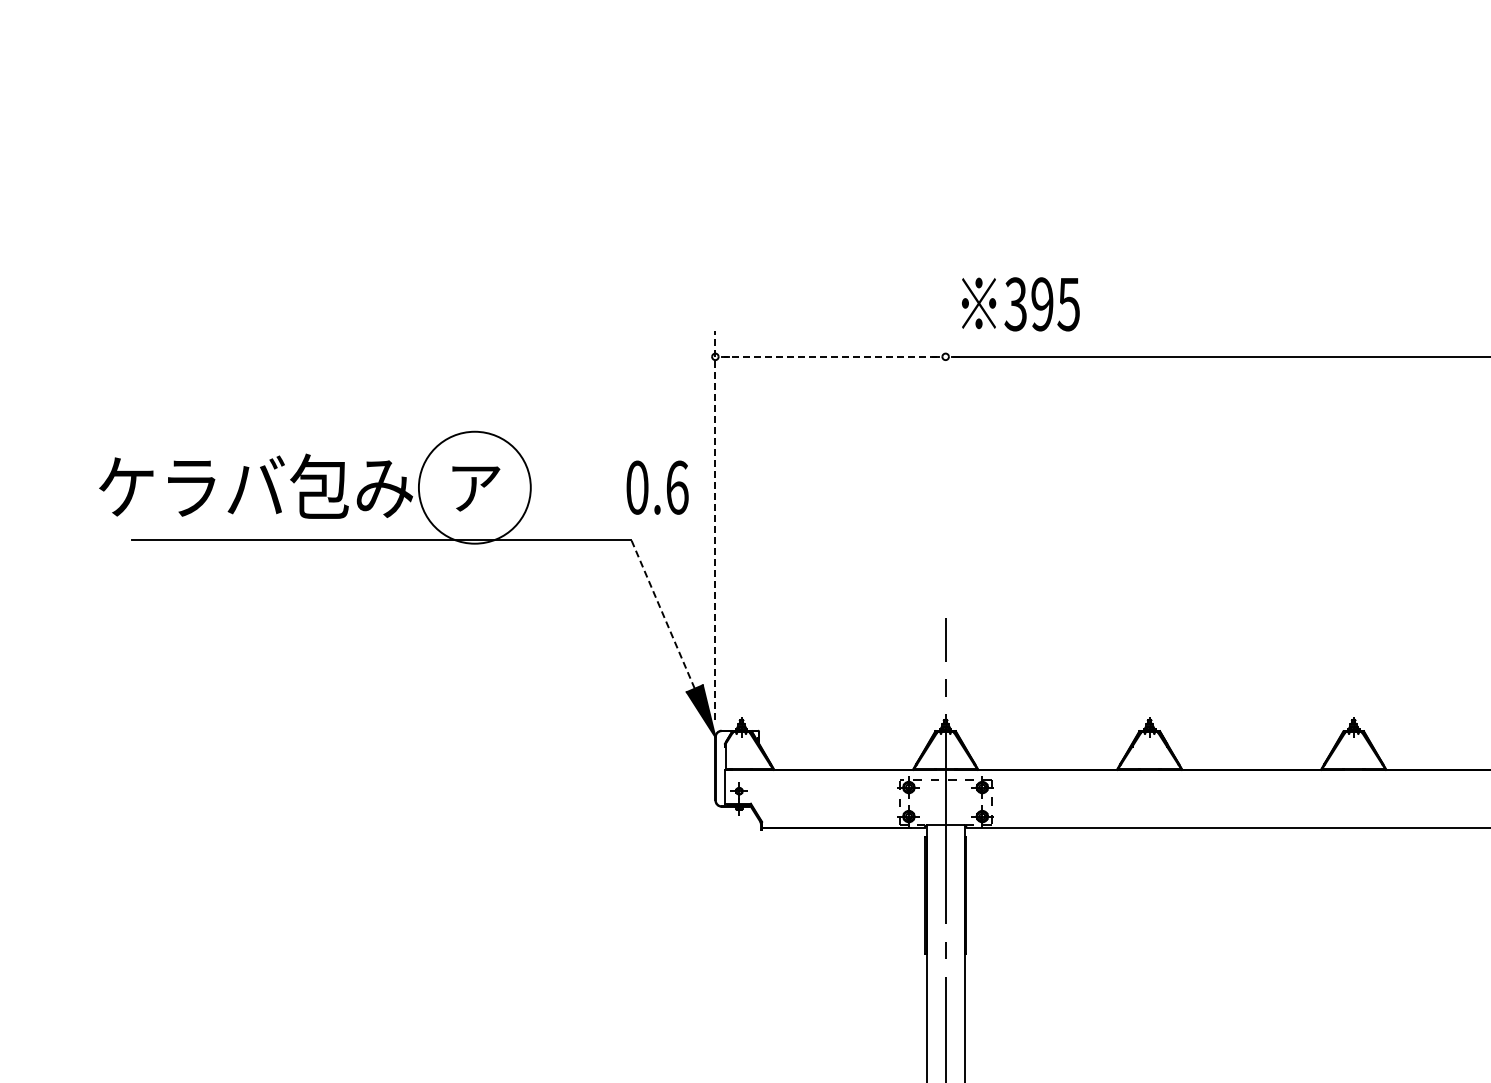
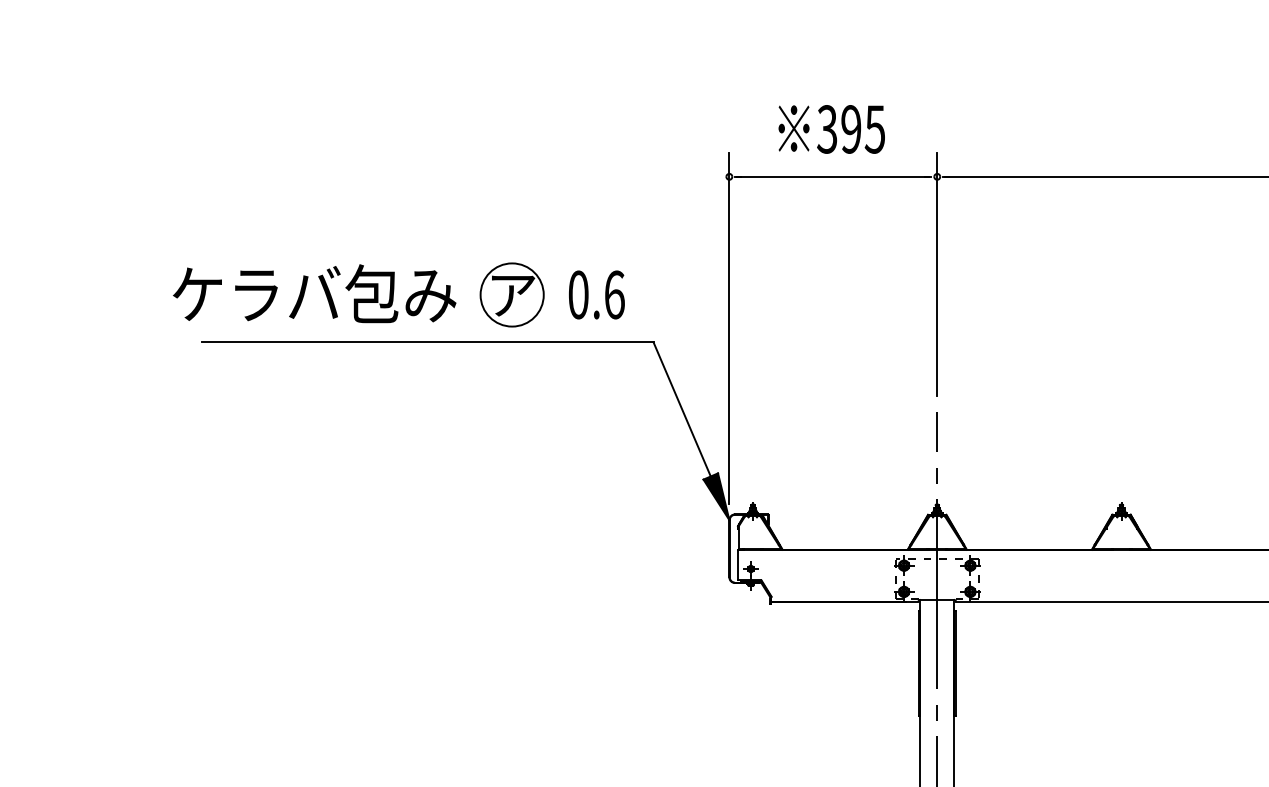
text: (1020, 304) -> (831, 129), moved
line: (830, 356) -> (833, 176), dashed -> solid
line: (945, 465) -> (937, 274), added
circle: (474, 487) -> (511, 294), size x0.62
text: (657, 487) -> (596, 294), moved
line: (715, 524) -> (729, 328), dashed -> solid
line: (663, 614) -> (682, 409), dashed -> solid

